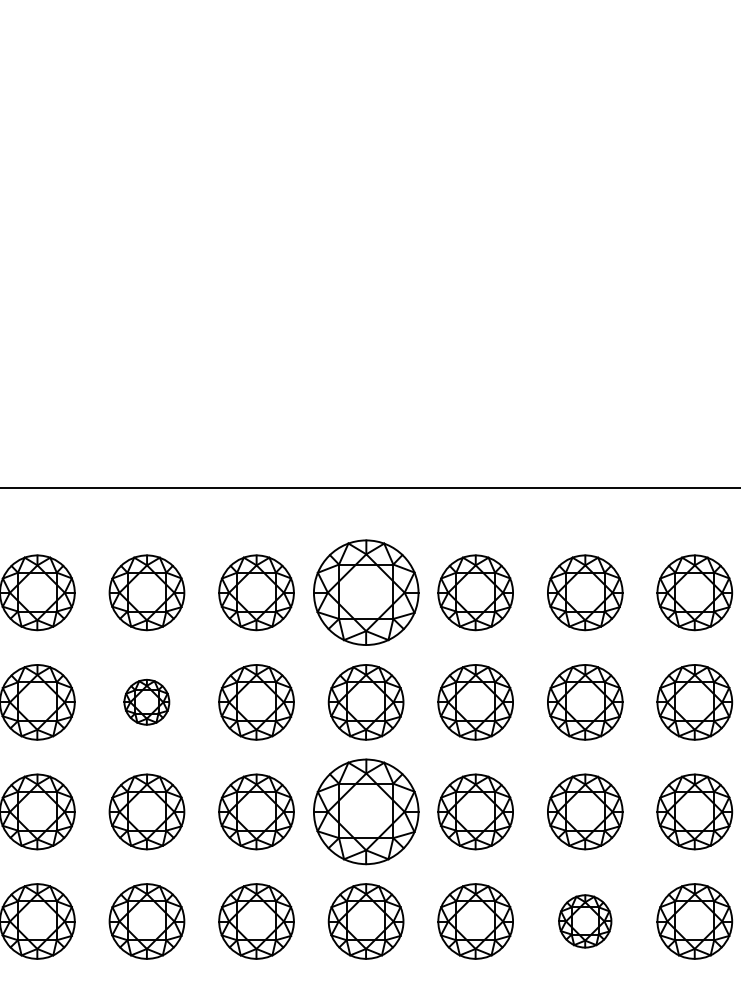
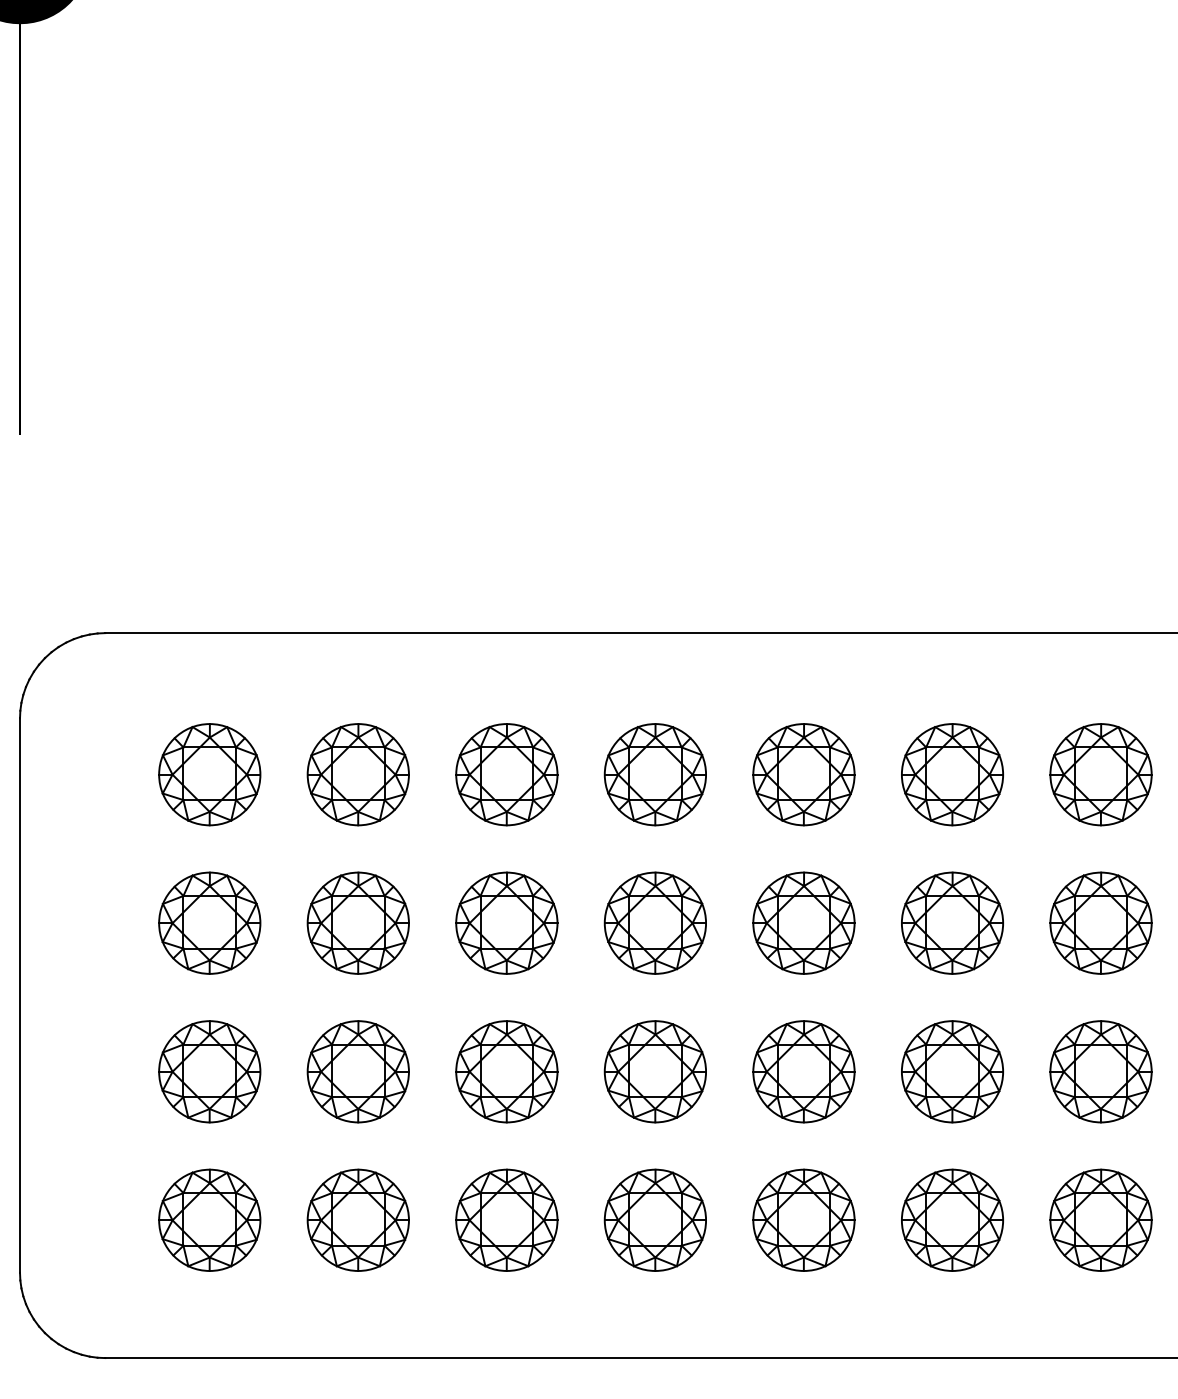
part: (365, 592) -> (654, 774), size x0.71
part: (146, 701) -> (357, 922), size x1.67
part: (365, 811) -> (654, 1071), size x0.71
part: (585, 920) -> (952, 1219), size x1.43

